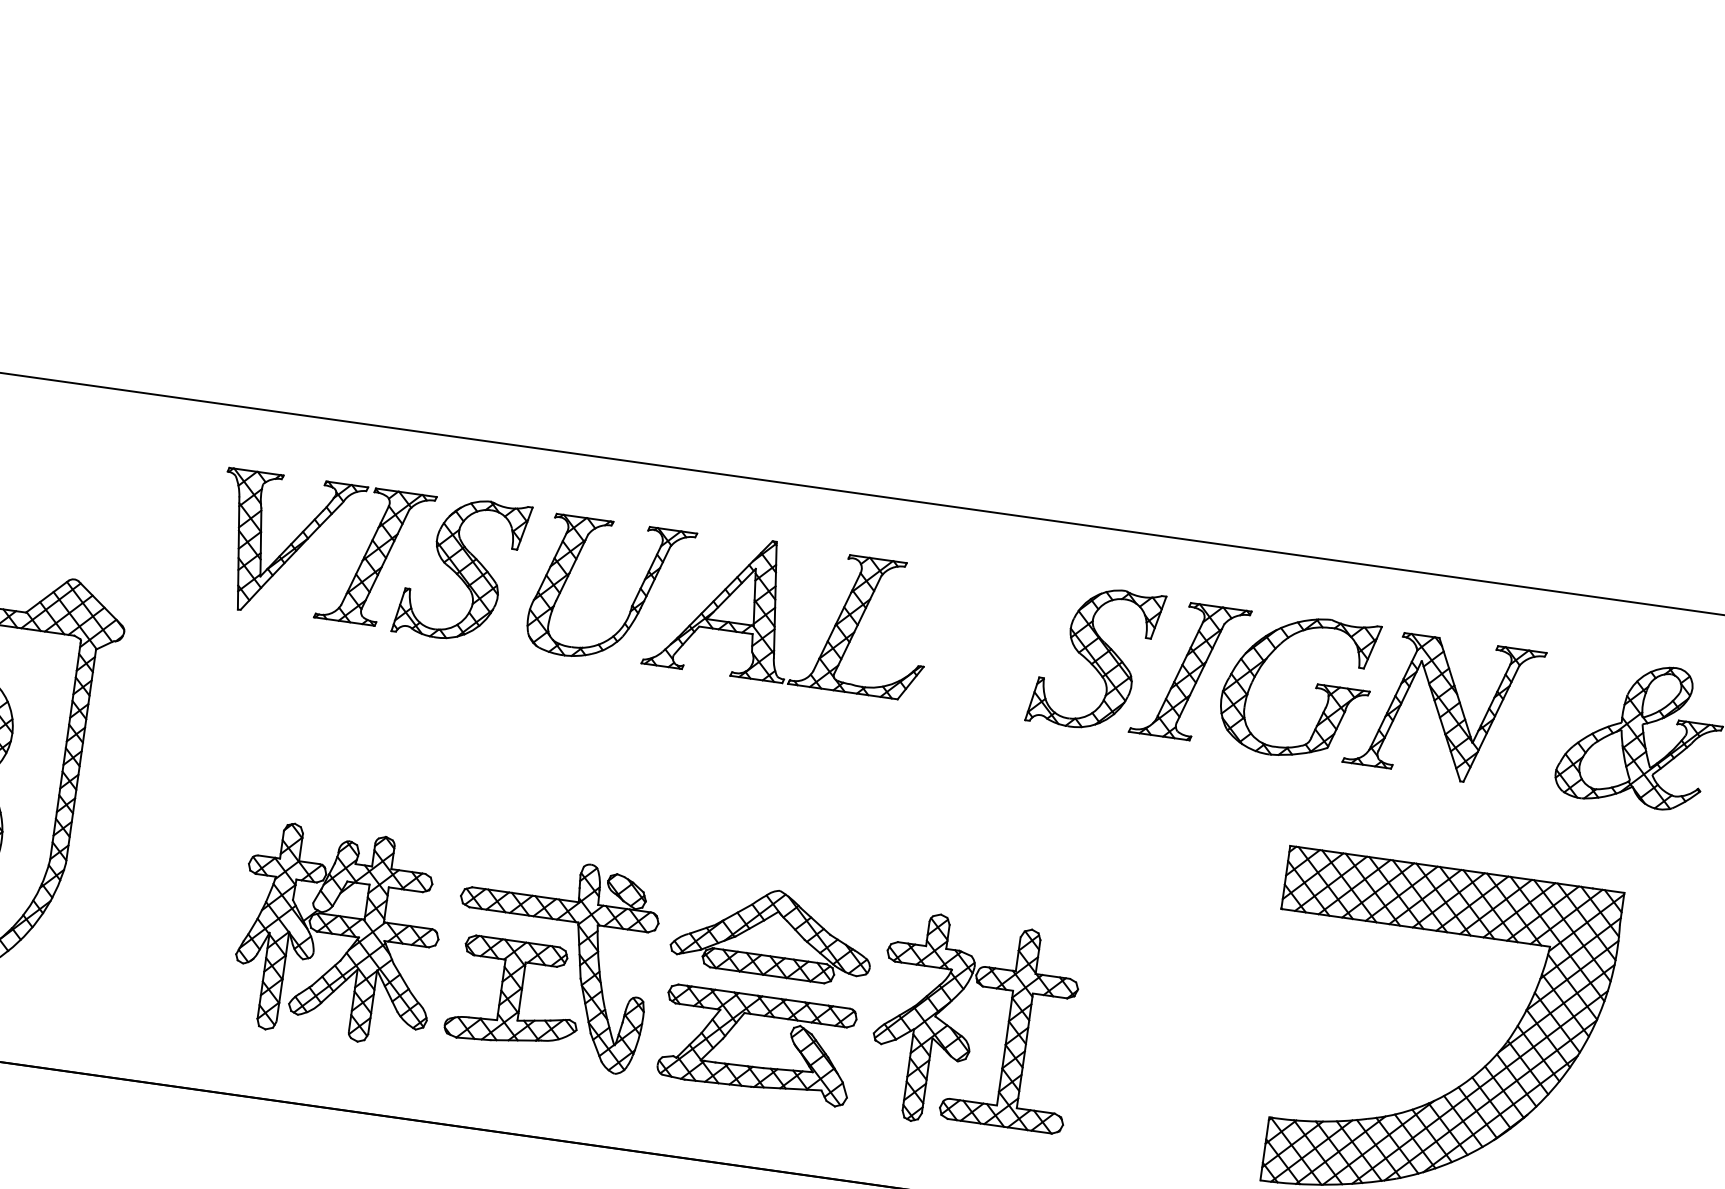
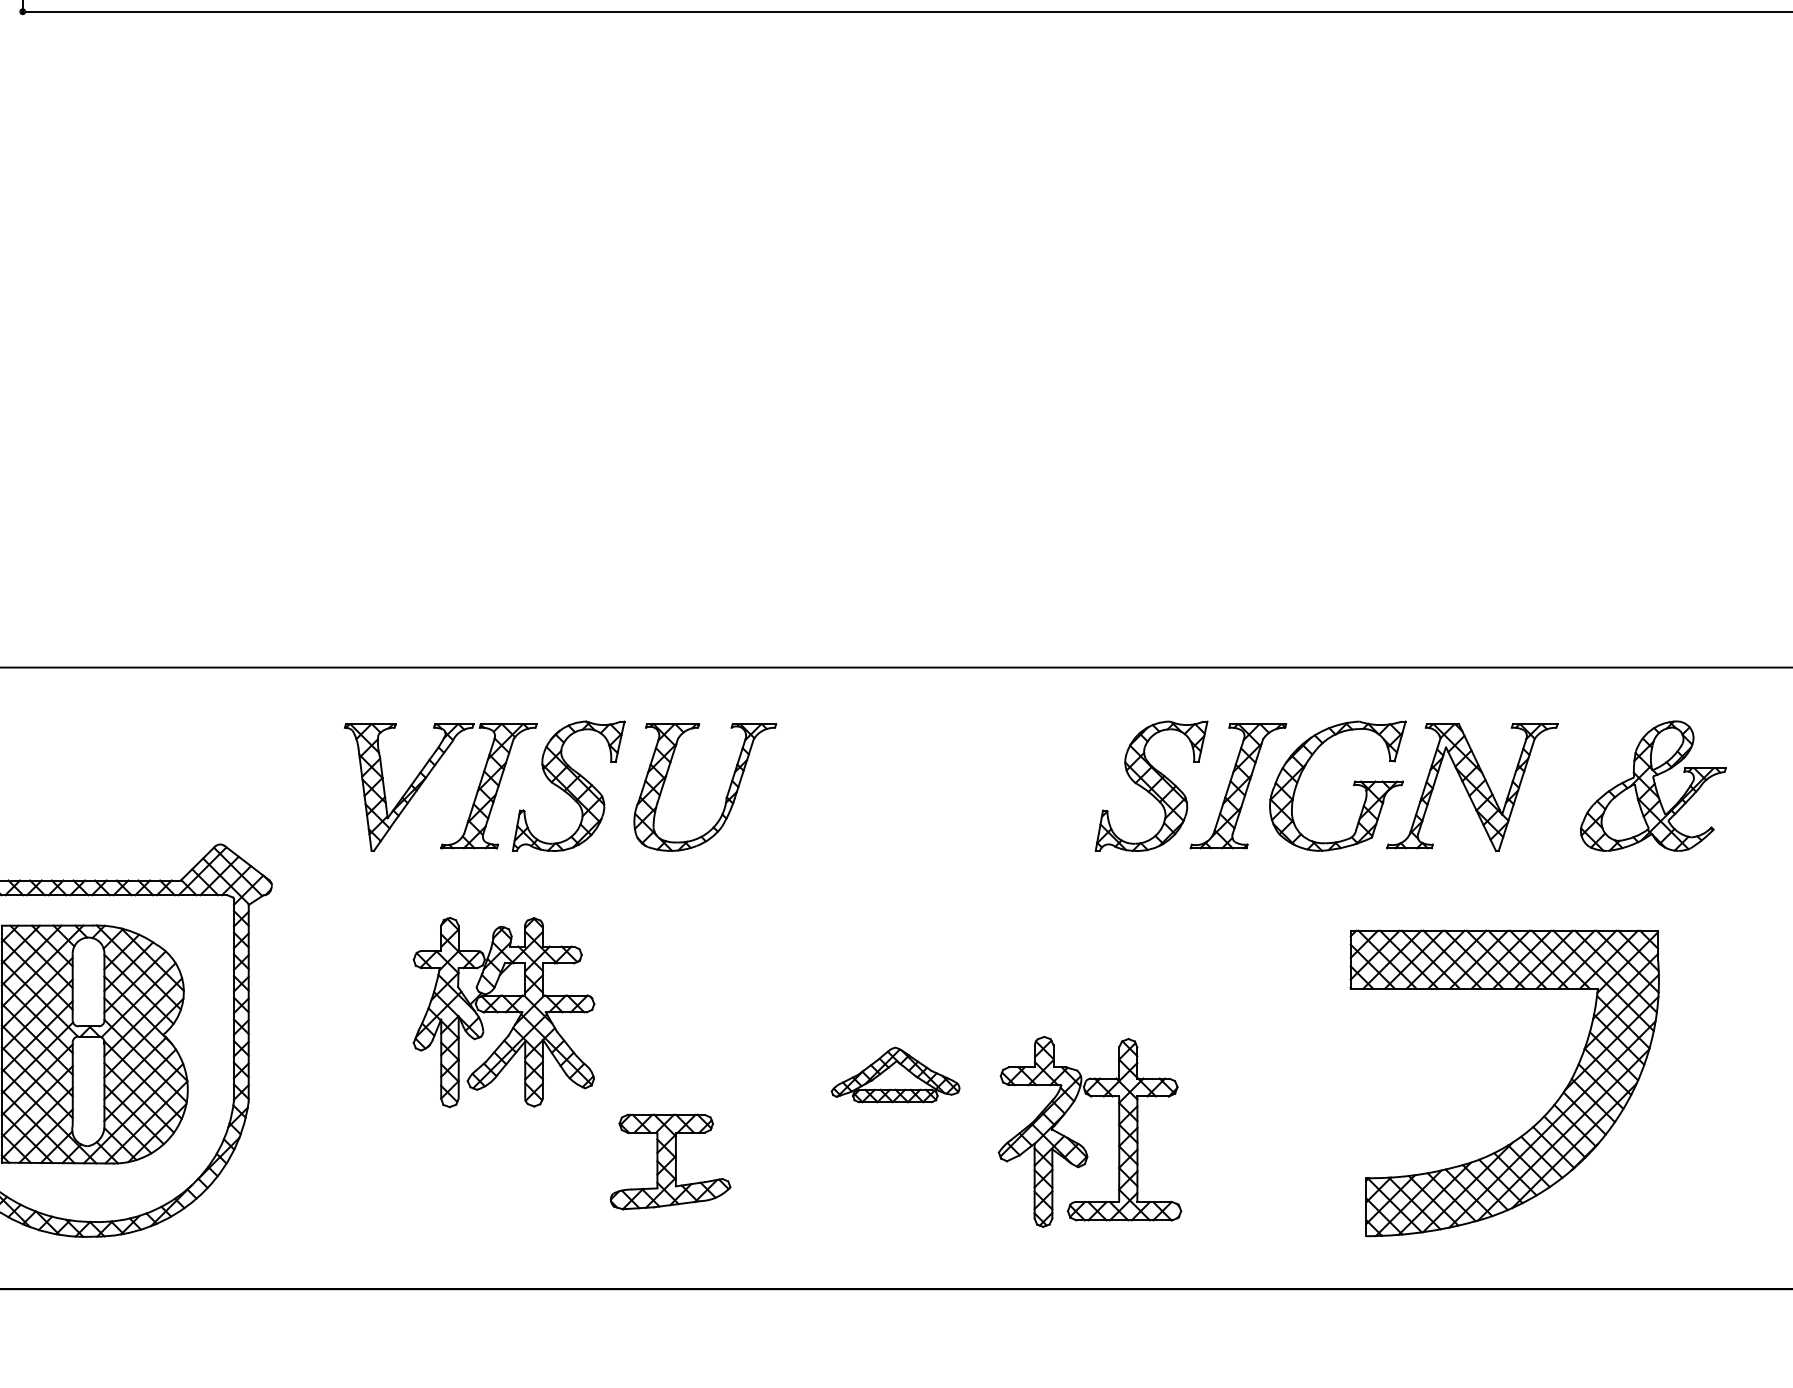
part: (776, 611) -> (857, 784), removed
part: (773, 932) -> (895, 1074), size x0.7
part: (338, 934) -> (503, 1012), moved
part: (578, 961) -> (723, 1125), removed
part: (754, 1066) -> (895, 1197), removed

